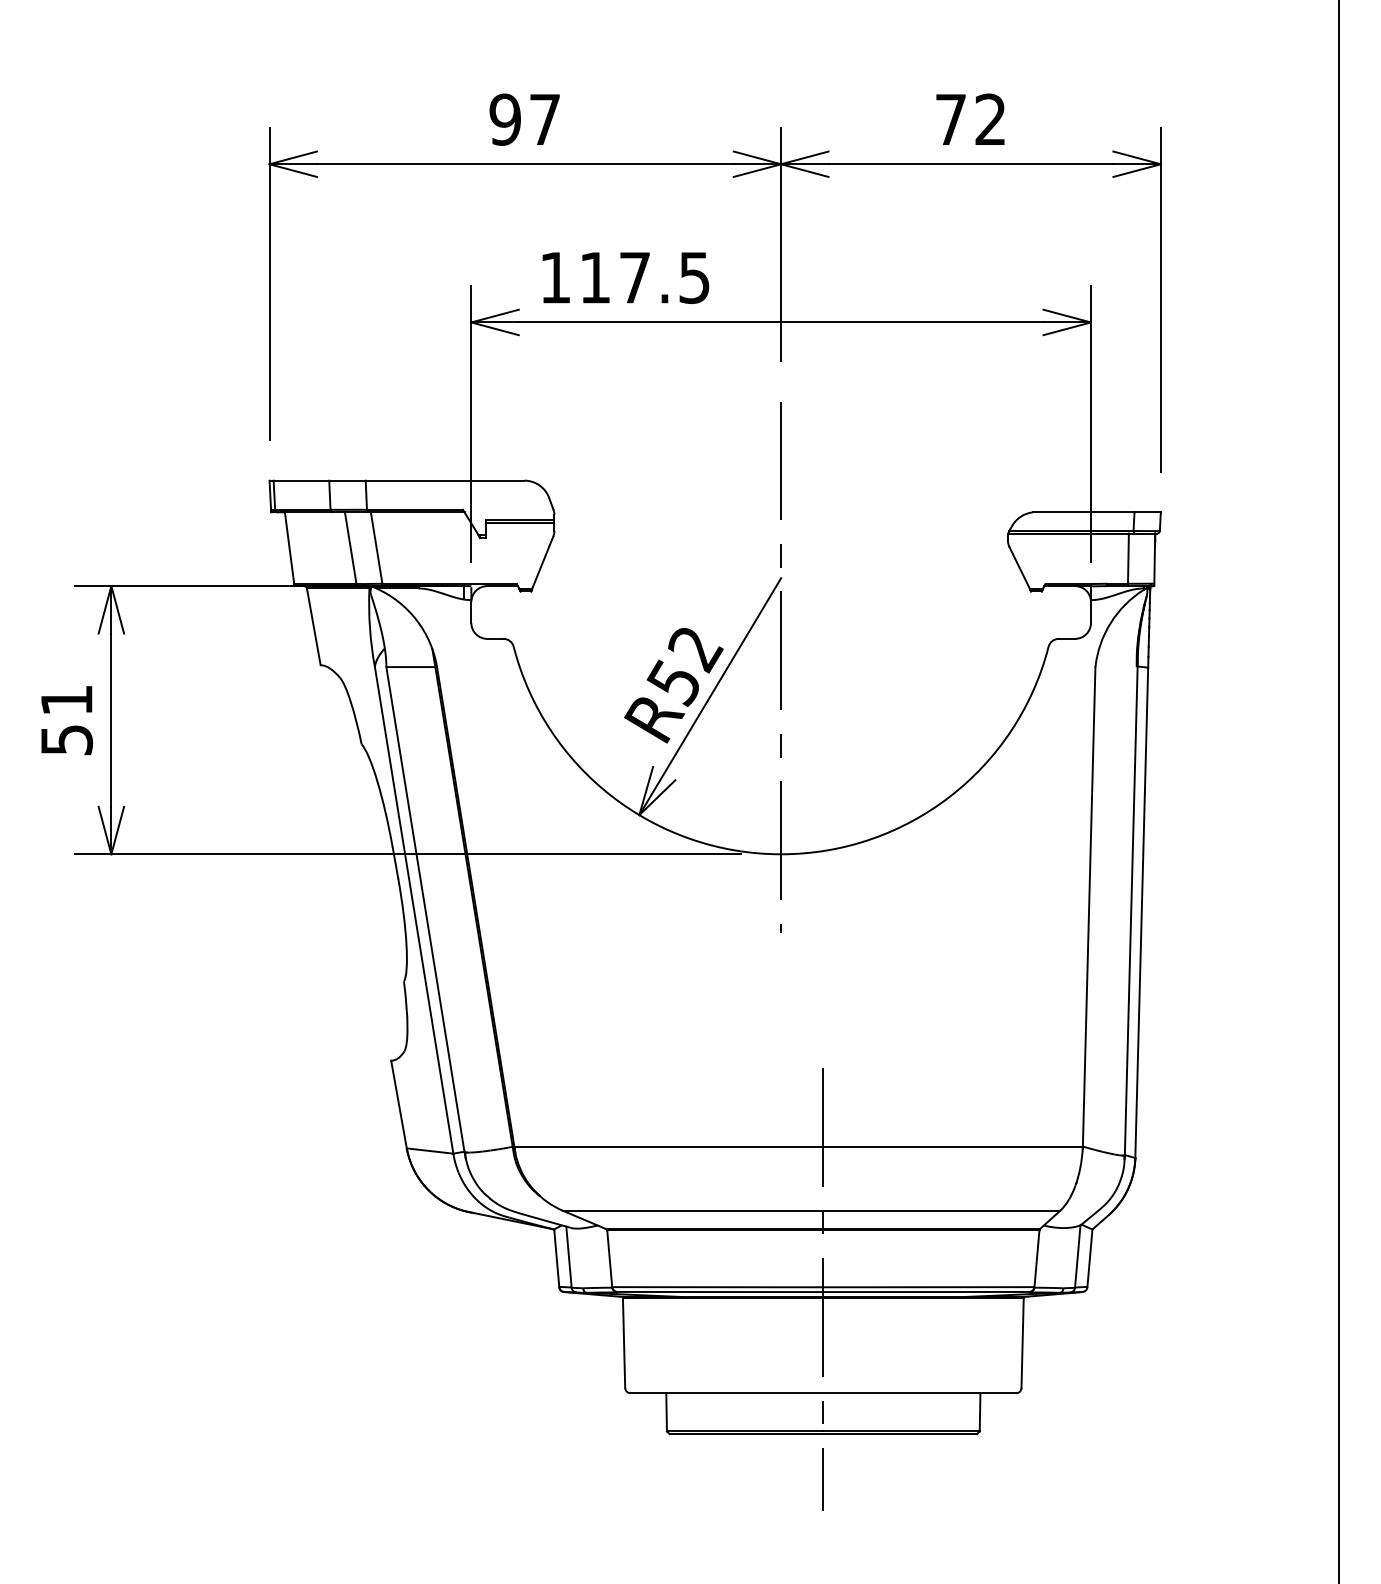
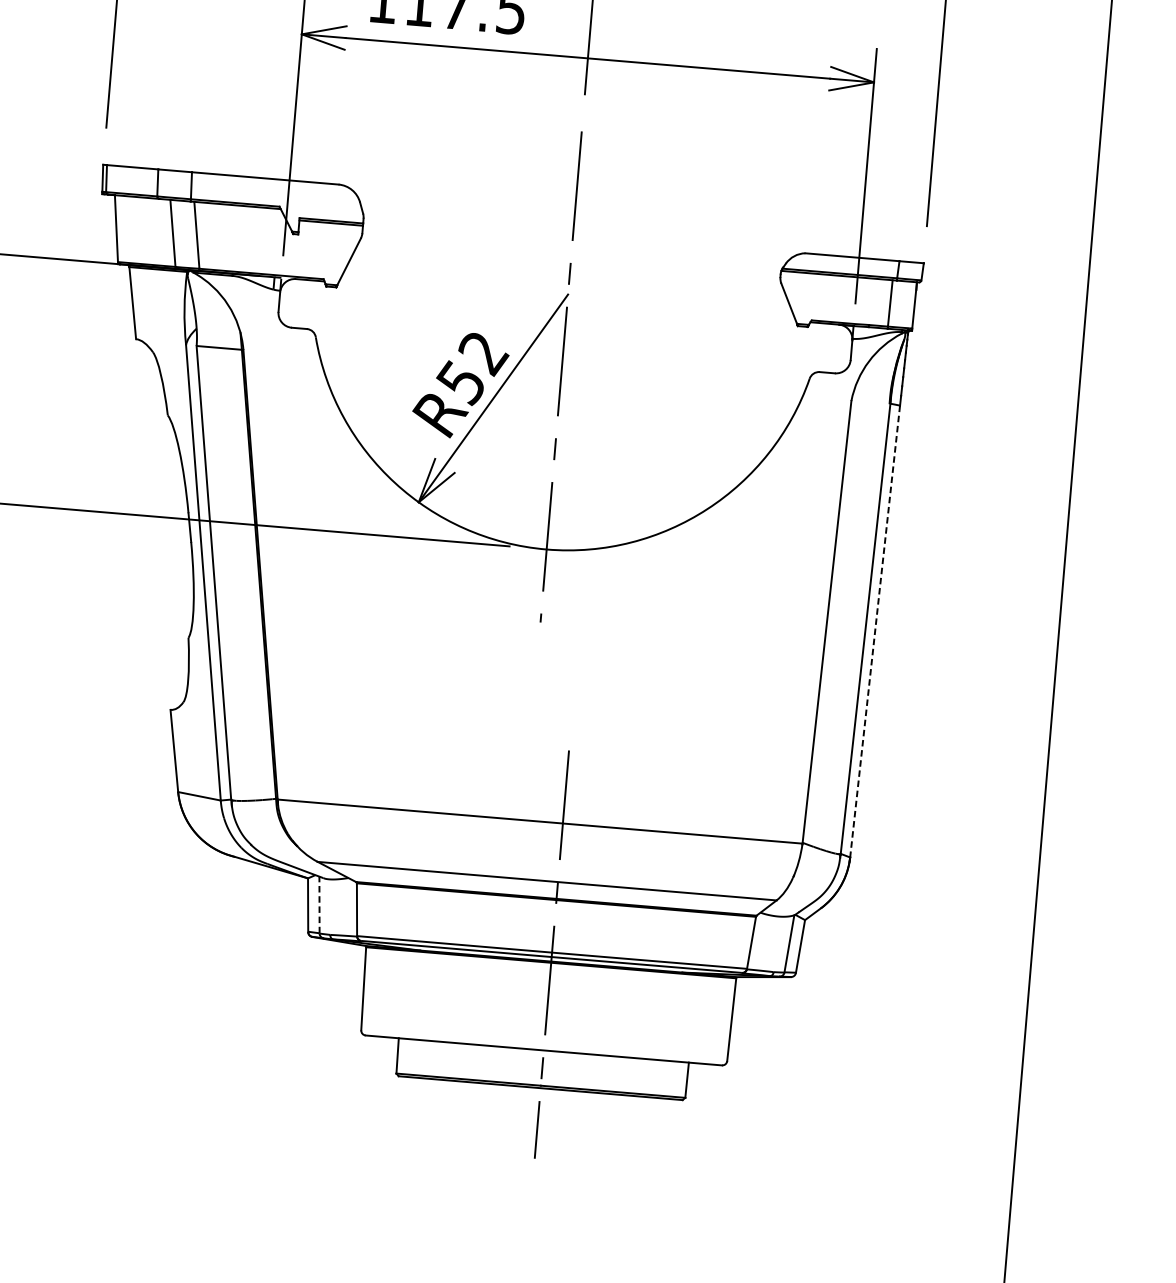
line: (1141, 913) -> (874, 632), solid -> dashed
line: (568, 1257) -> (319, 905), solid -> dashed

